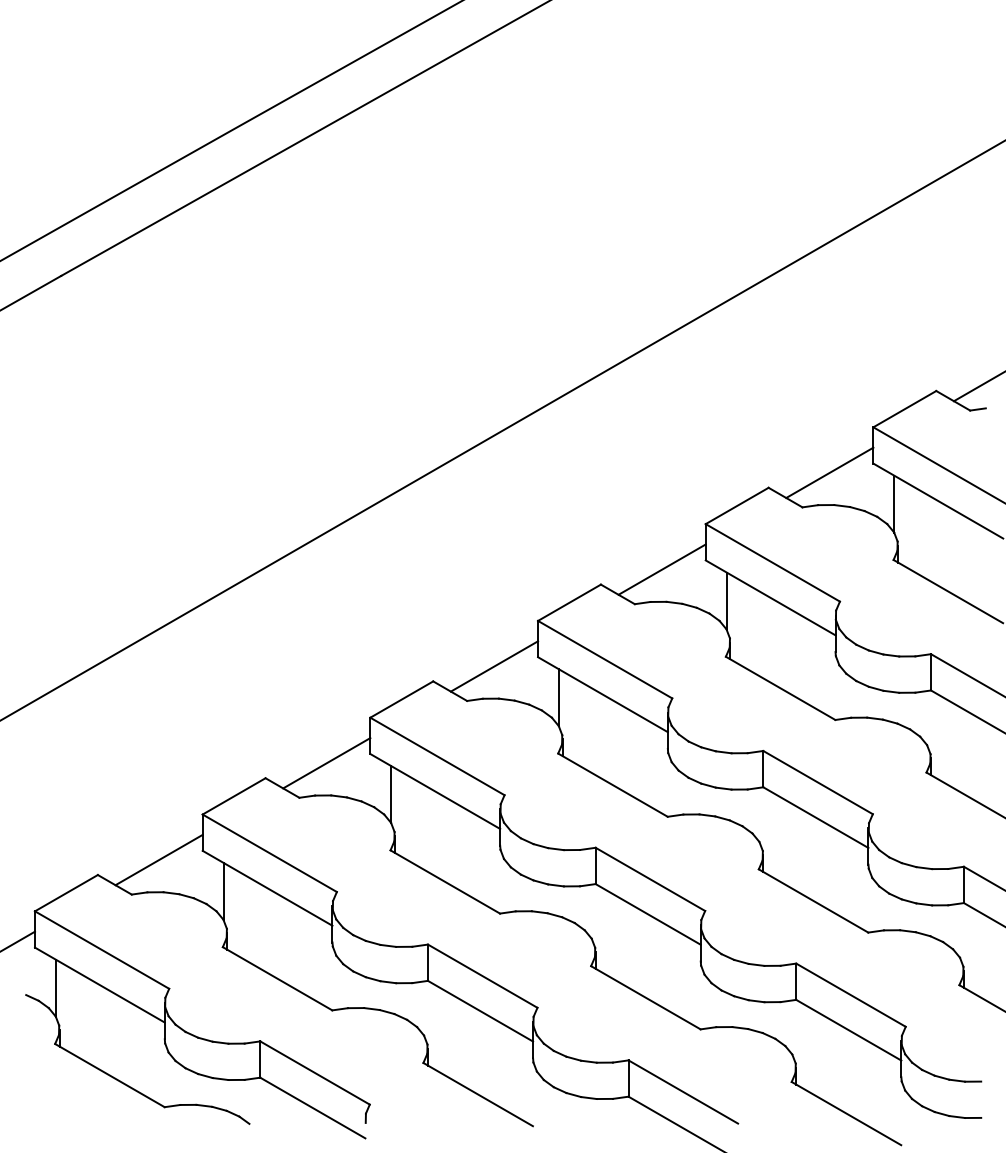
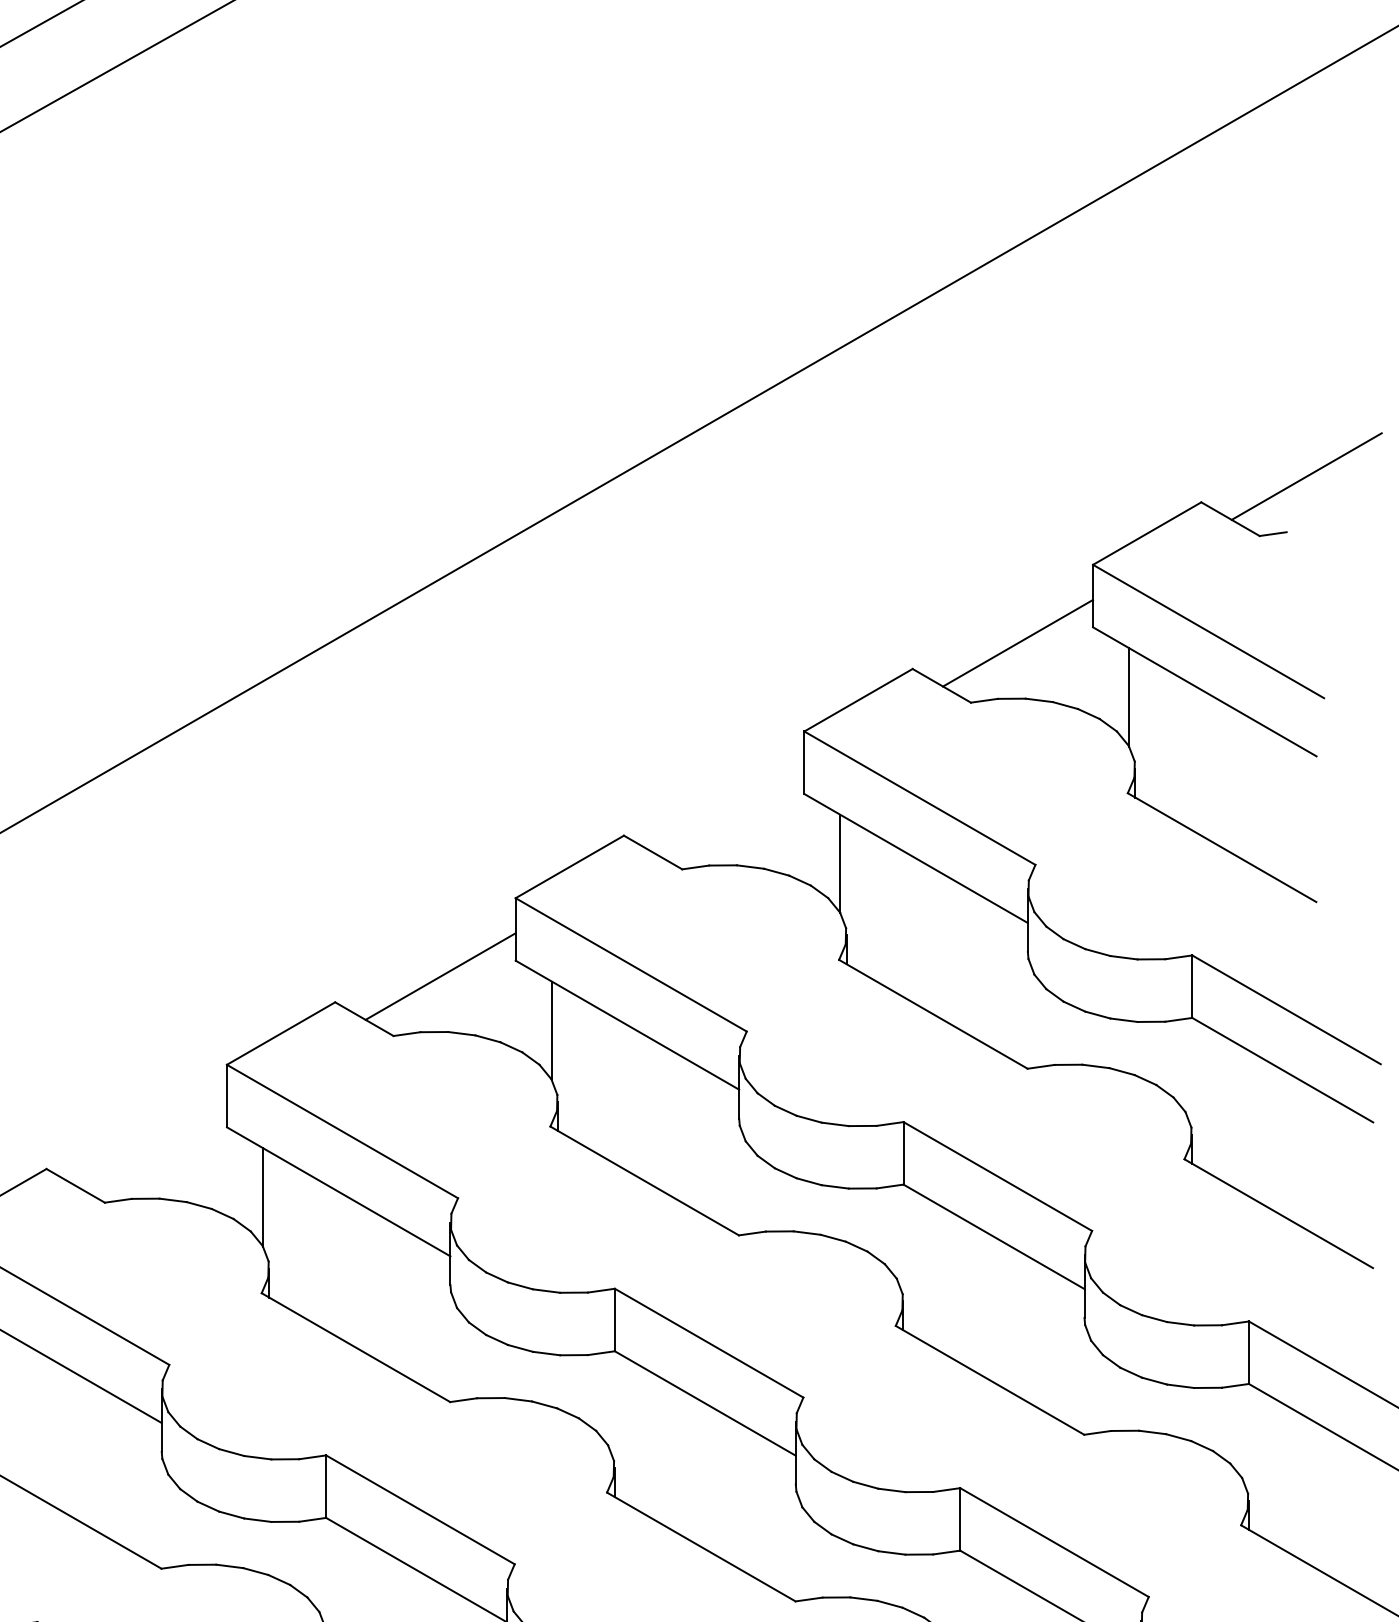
line: (661, 569) -> (728, 809), removed
line: (326, 763) -> (151, 1143), removed

